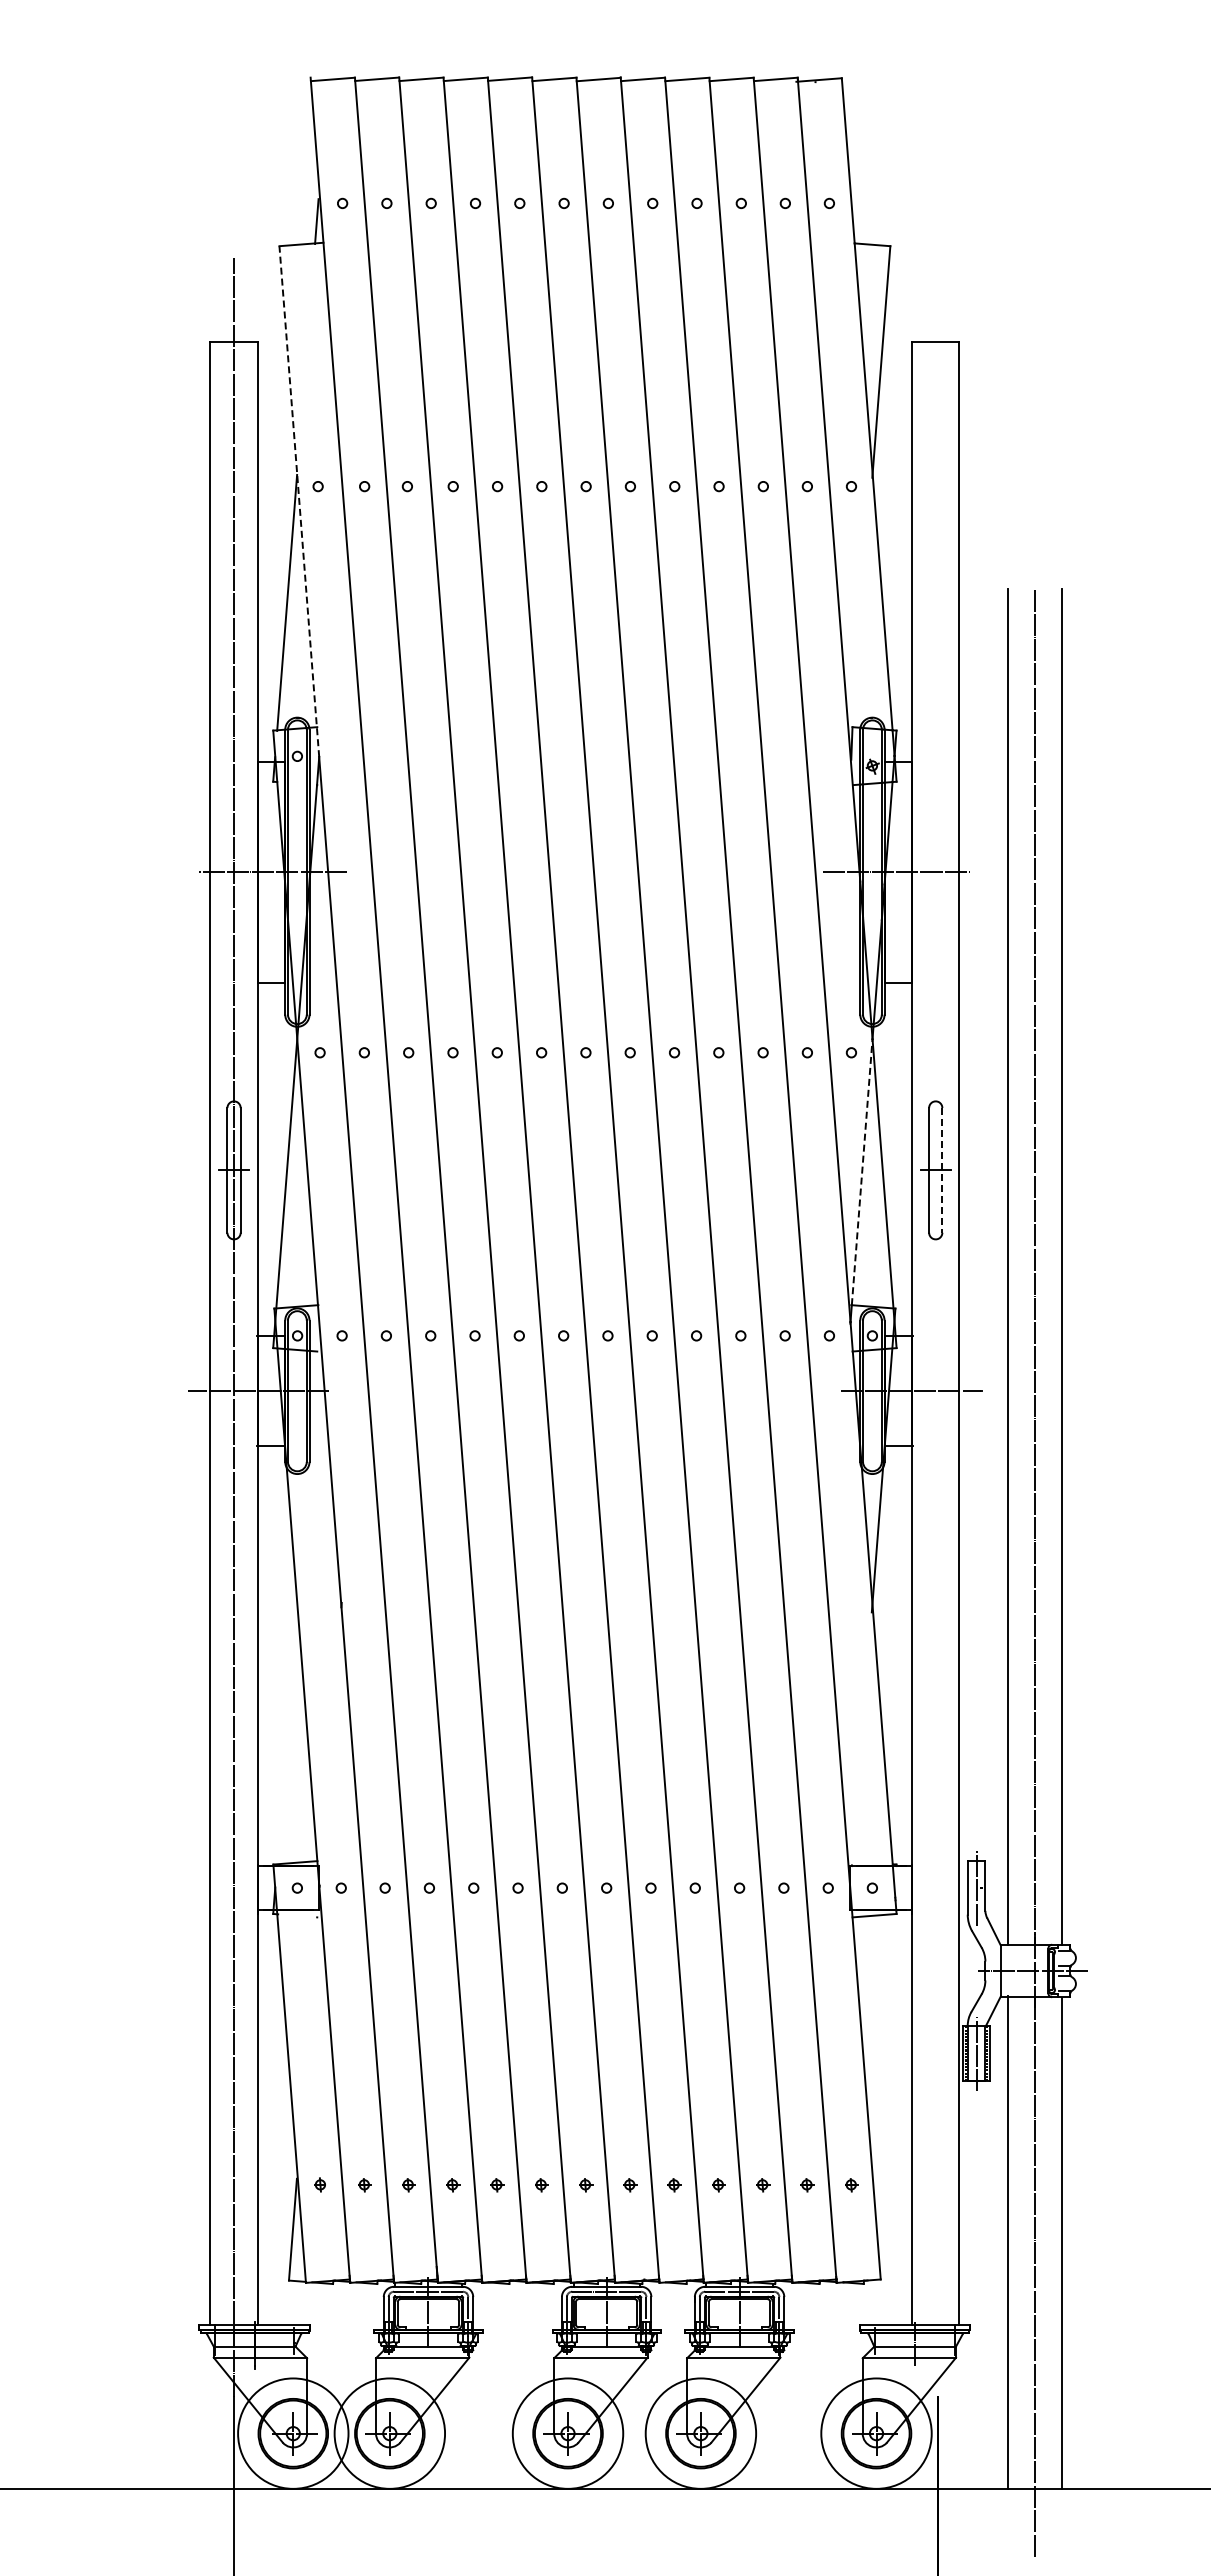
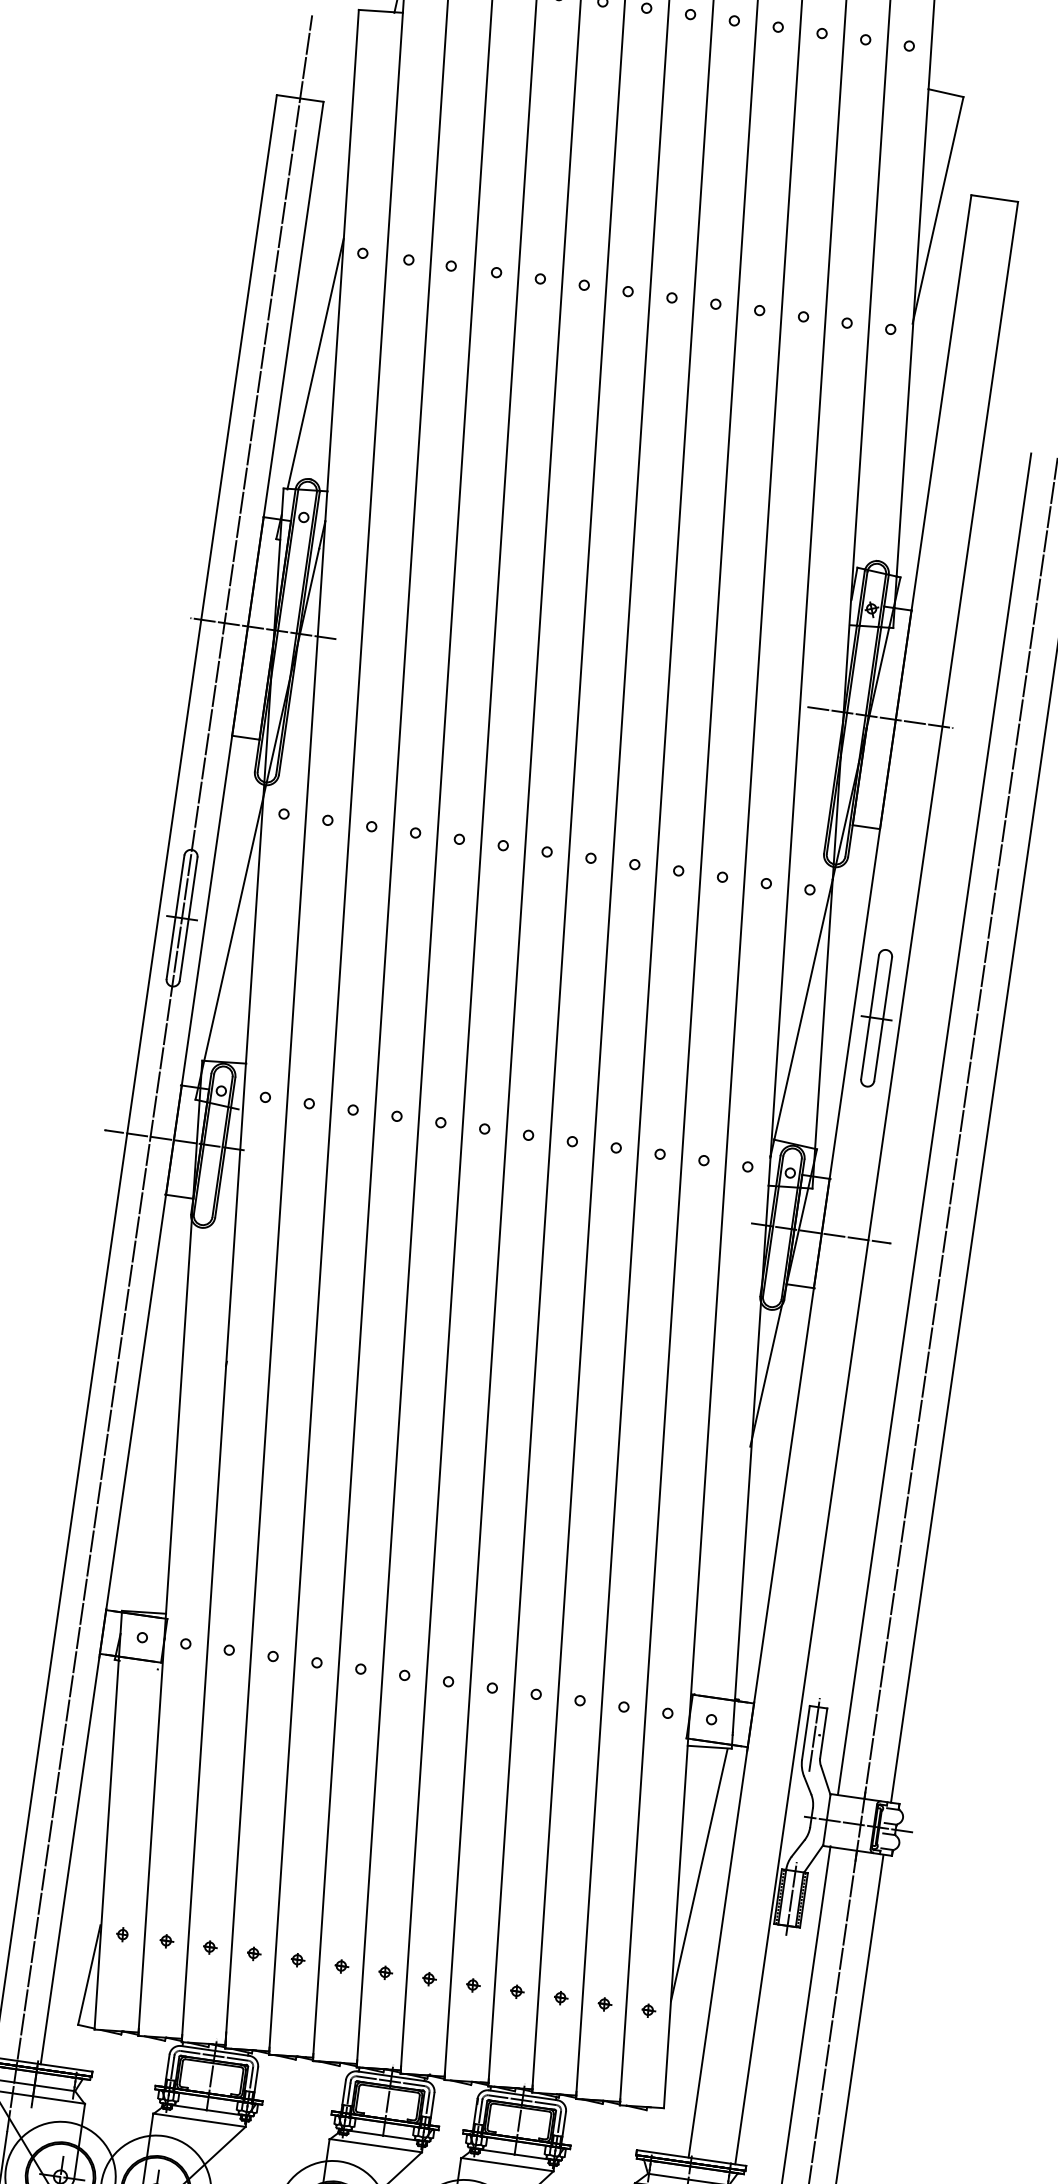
line: (299, 501) -> (342, 265), dashed -> solid
line: (942, 1170) -> (883, 1019), dashed -> solid
line: (862, 1171) -> (803, 1008), dashed -> solid
line: (882, 2043) -> (699, 1874), added

